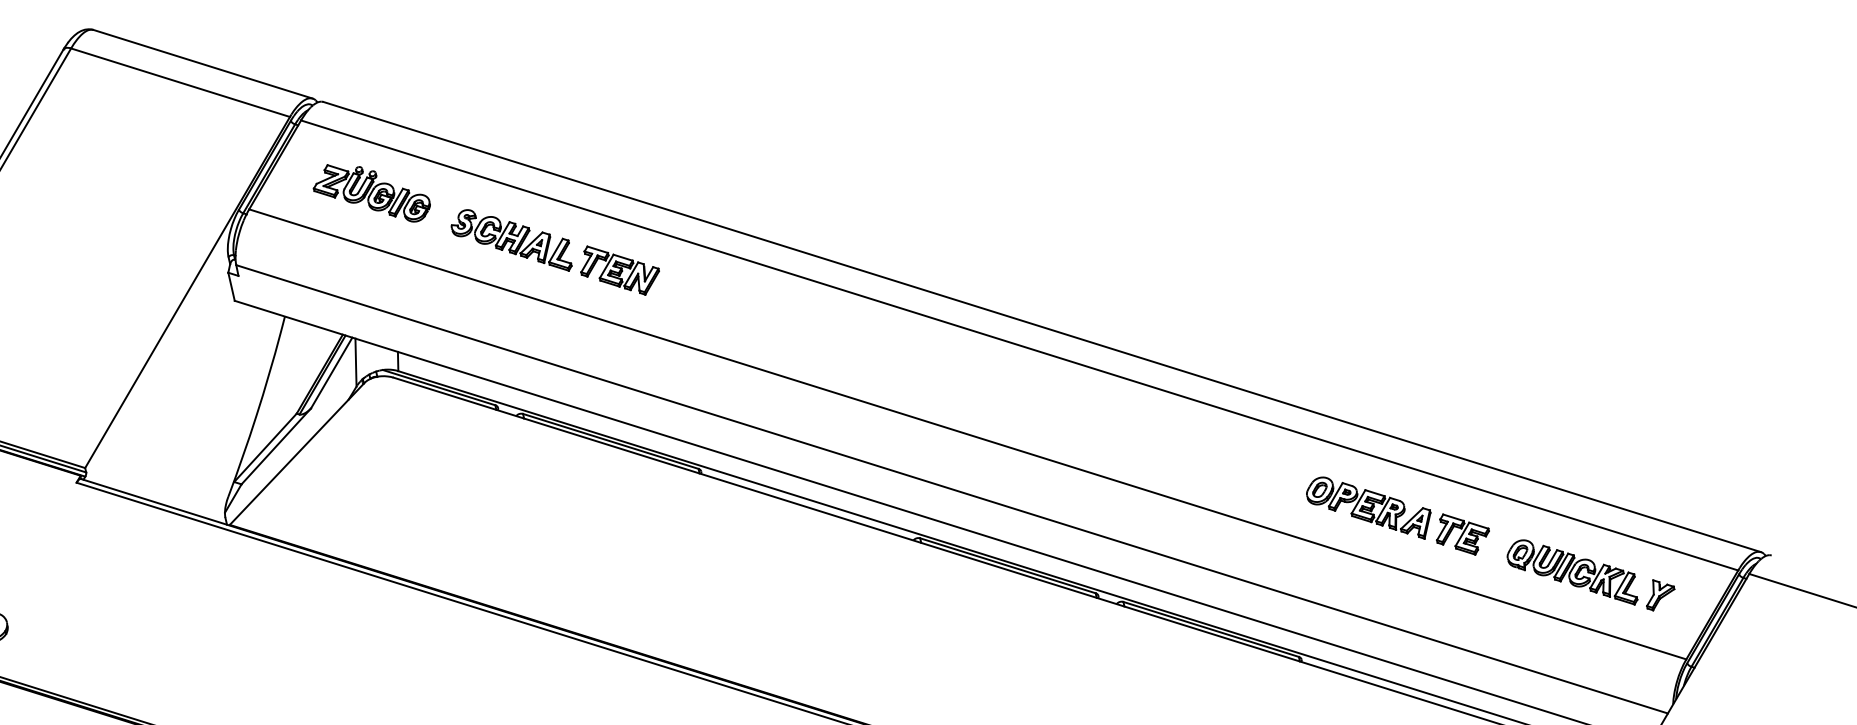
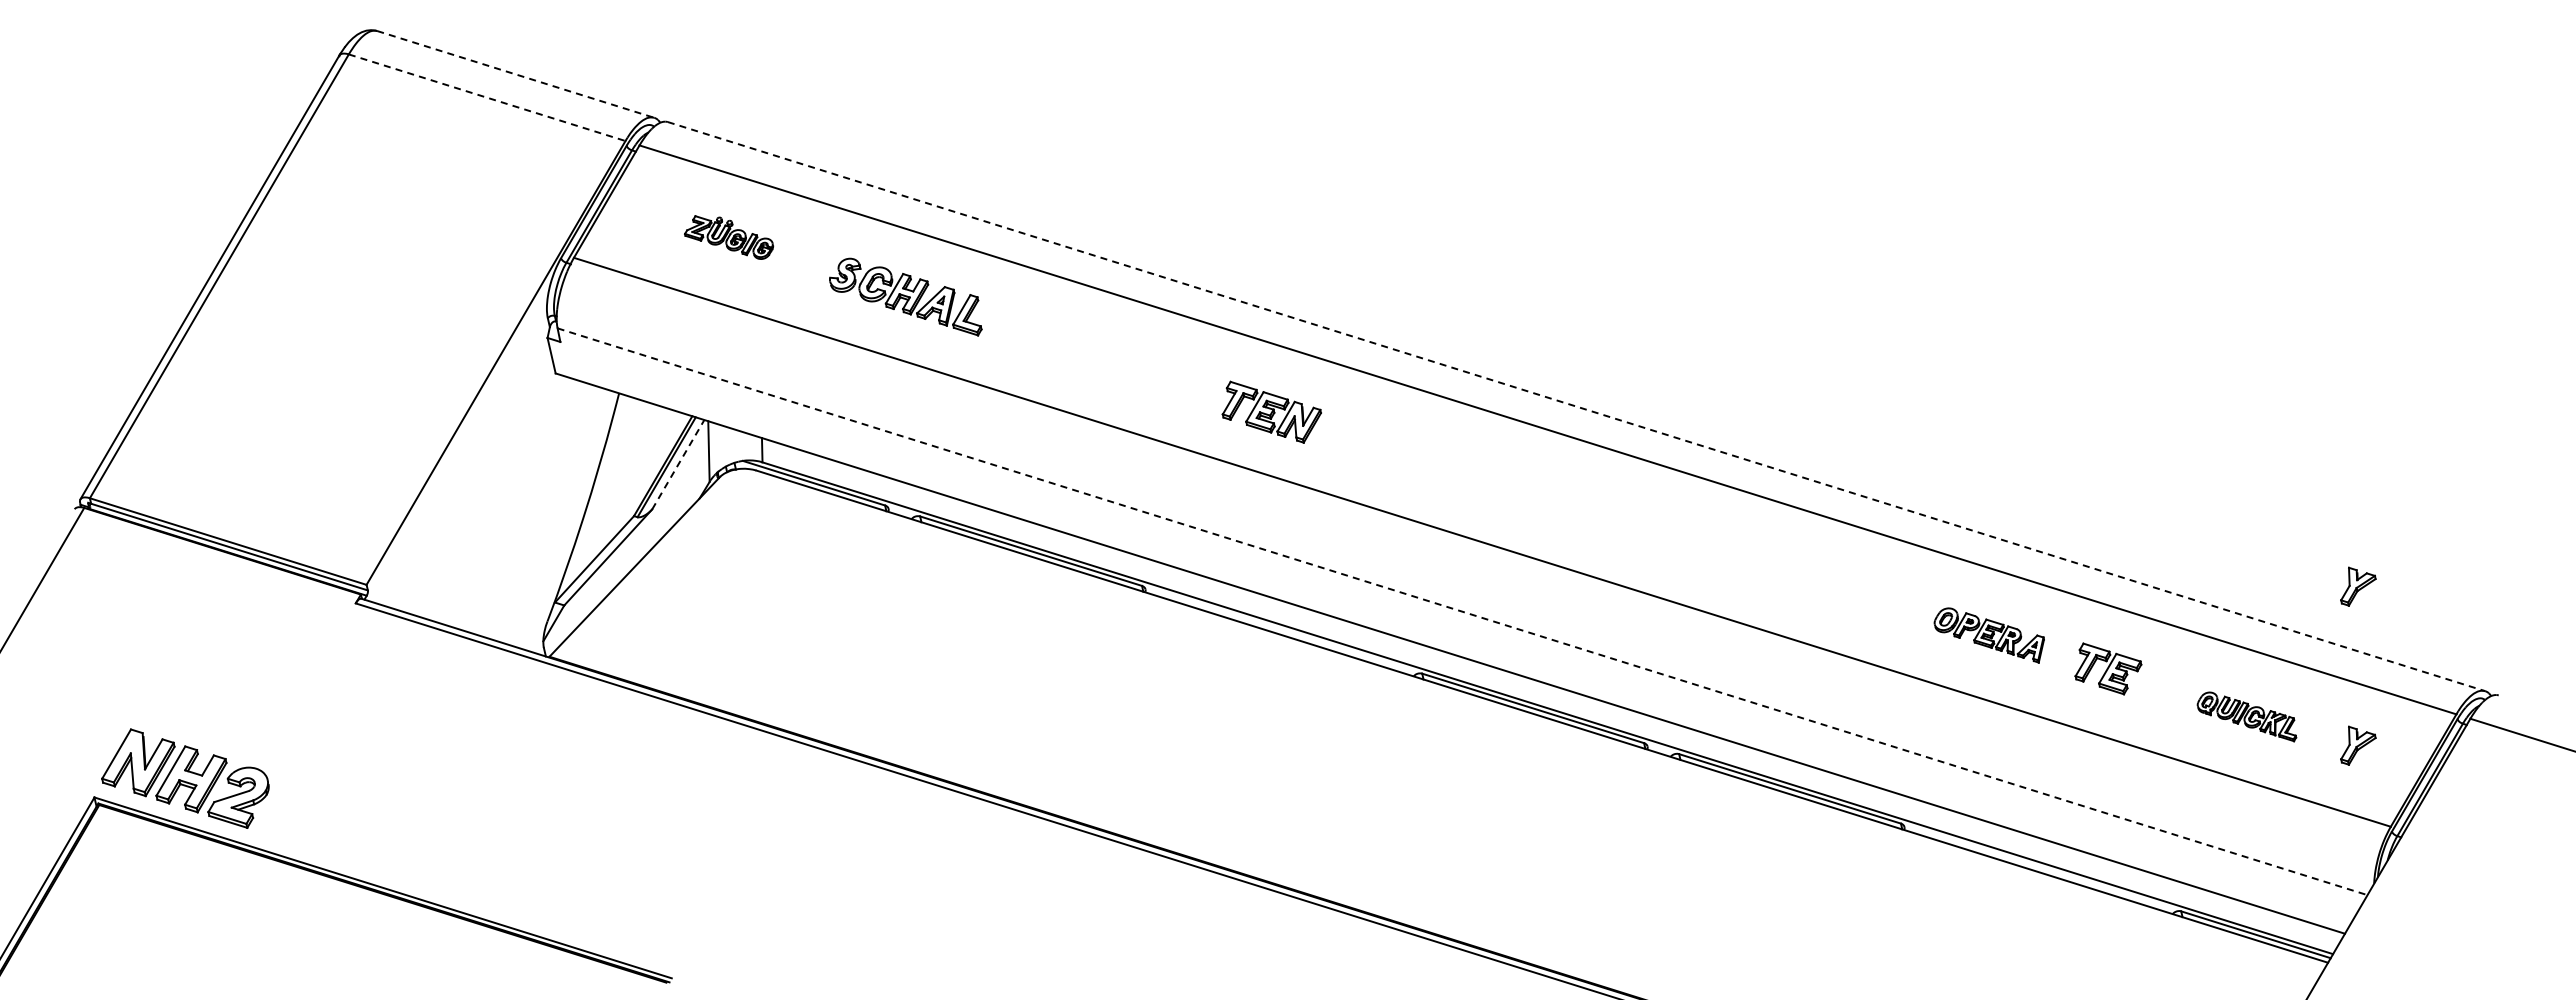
line: (203, 64) -> (516, 74), solid -> dashed
line: (180, 82) -> (487, 97), solid -> dashed
part: (371, 193) -> (728, 237), size x0.6
part: (619, 270) -> (1271, 411), moved
line: (1042, 326) -> (1576, 406), solid -> dashed
line: (331, 372) -> (678, 464), solid -> dashed
part: (1660, 469) -> (2358, 586), added
line: (952, 489) -> (1463, 611), solid -> dashed
part: (1368, 508) -> (1989, 635), size x0.7
part: (1572, 572) -> (2246, 716), size x0.6

